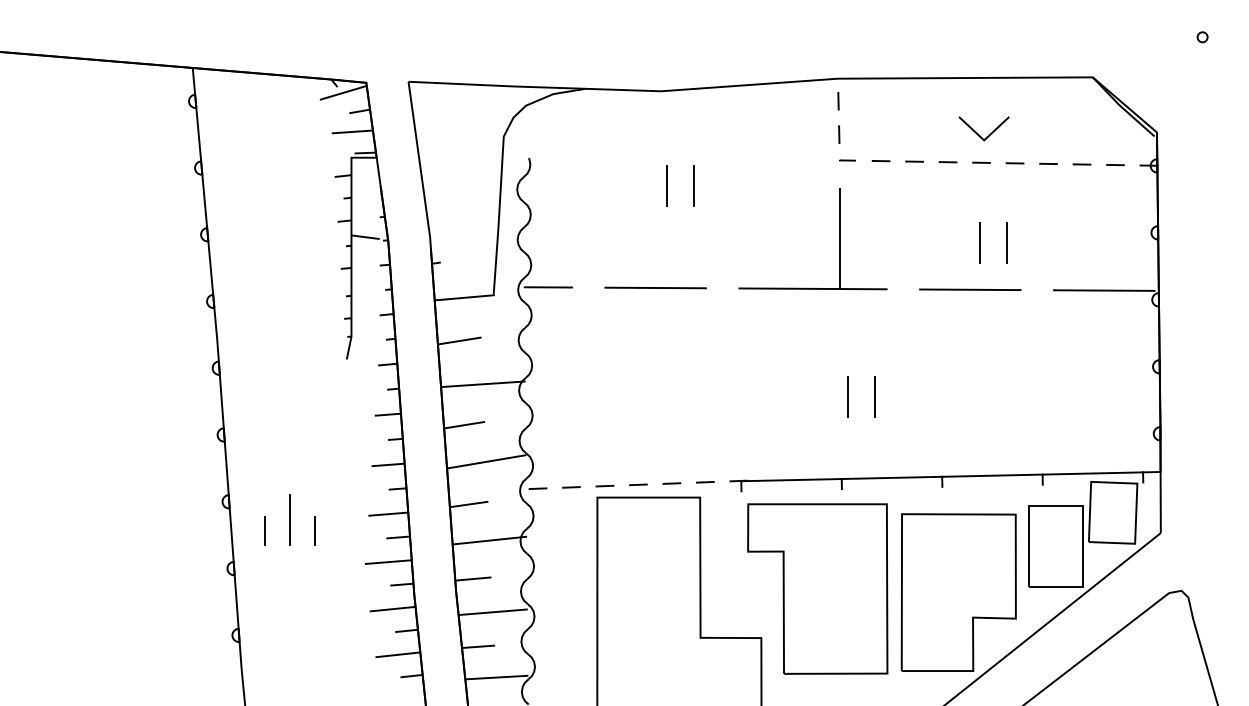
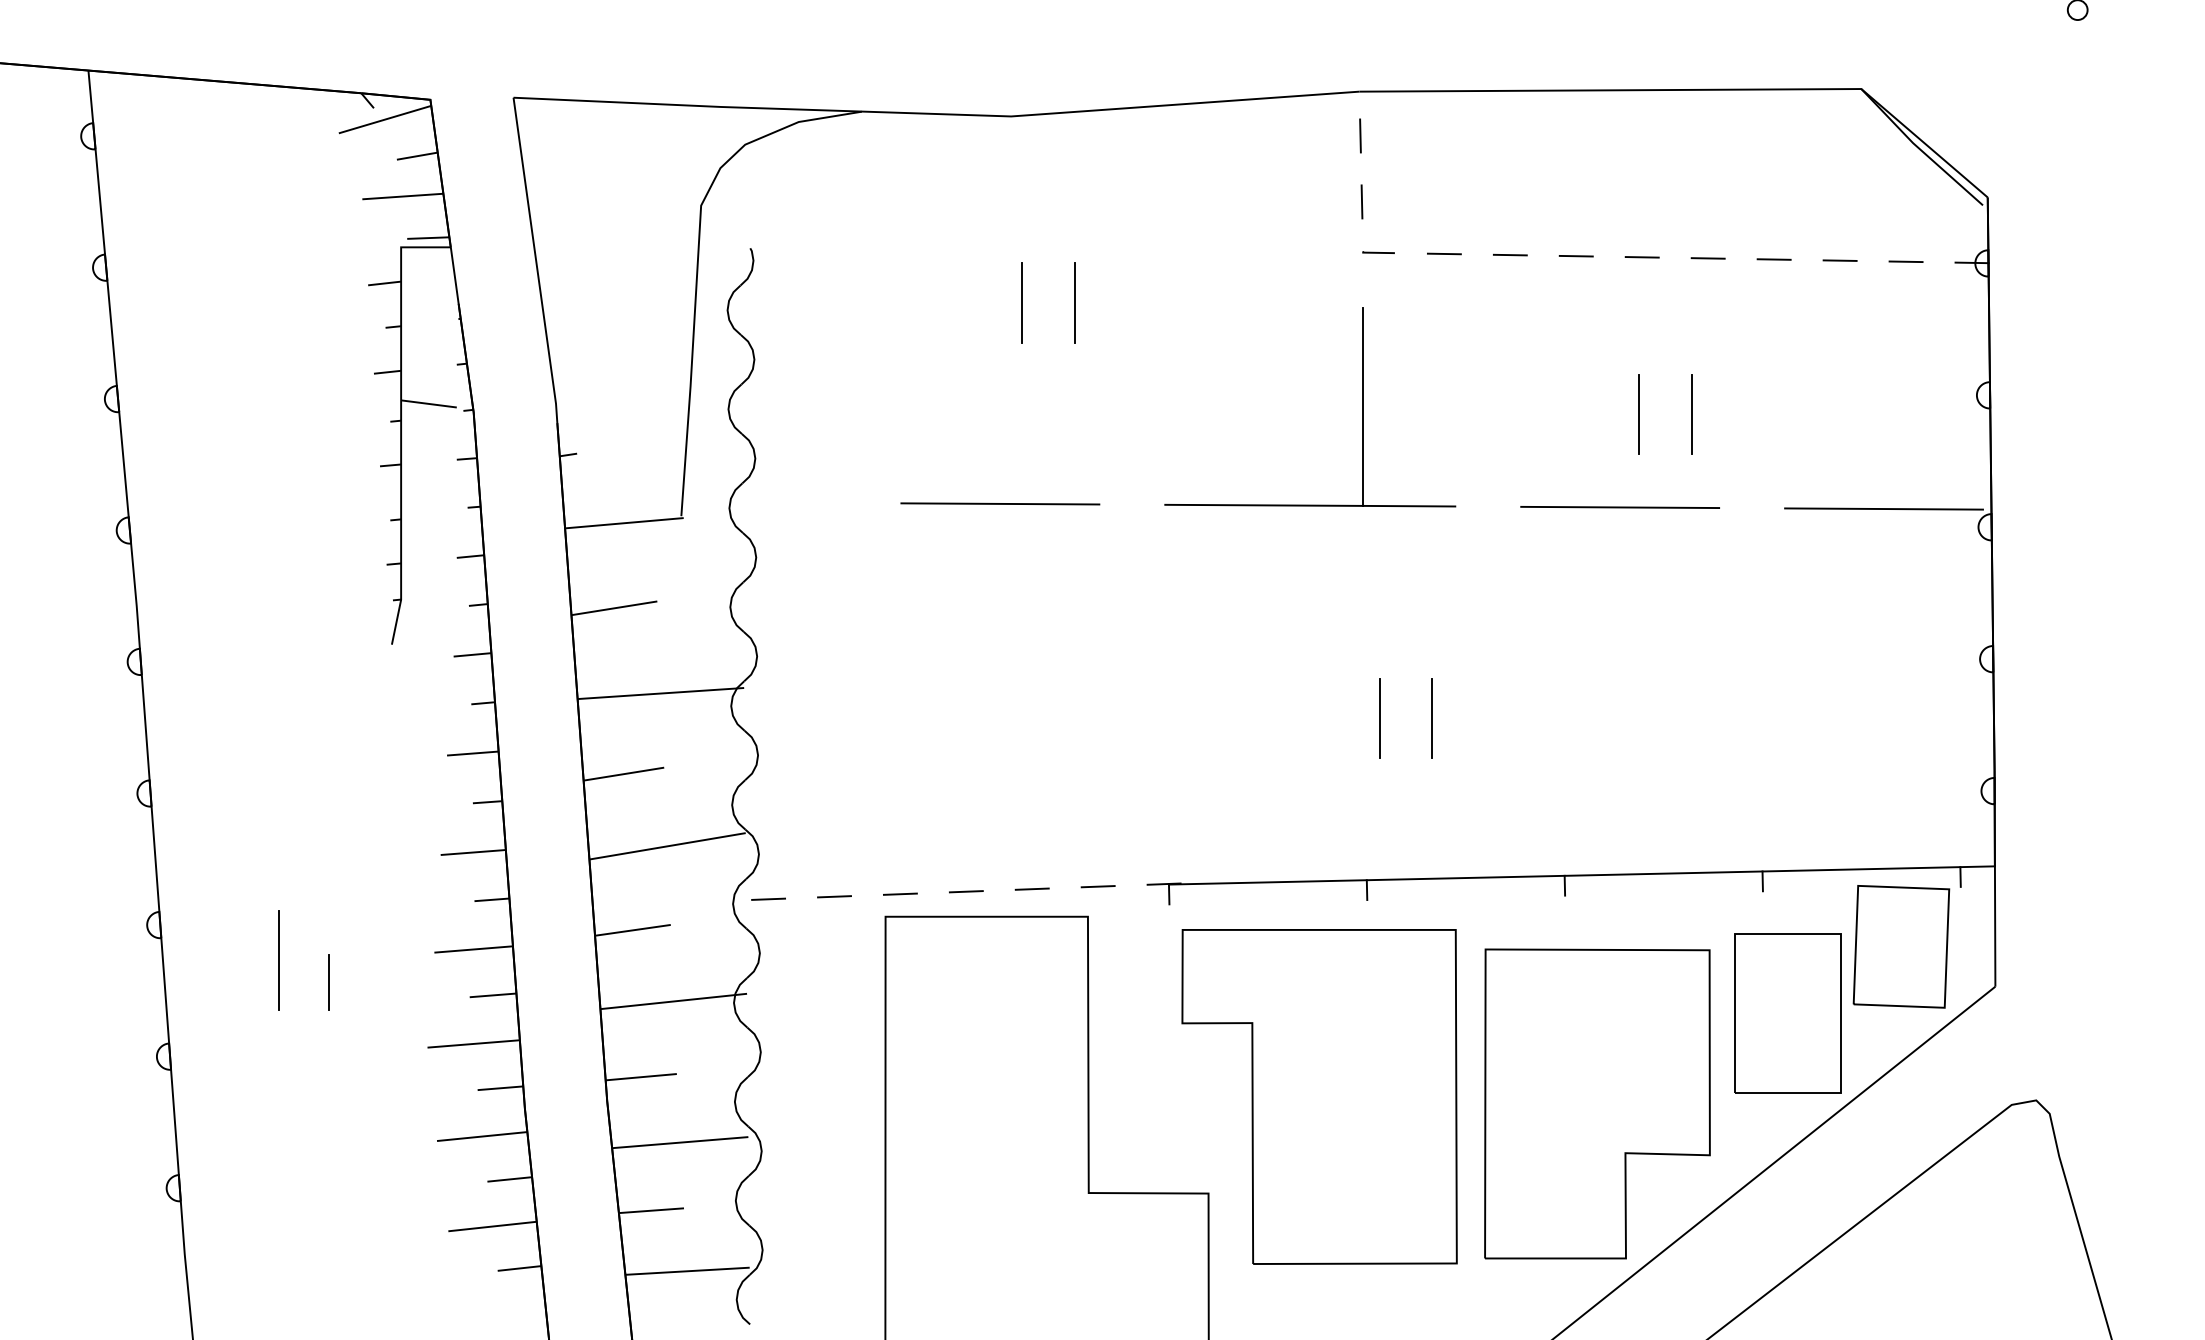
line: (978, 133) -> (1636, 199), removed
line: (547, 287) -> (787, 502), removed
line: (264, 530) -> (229, 981), removed

